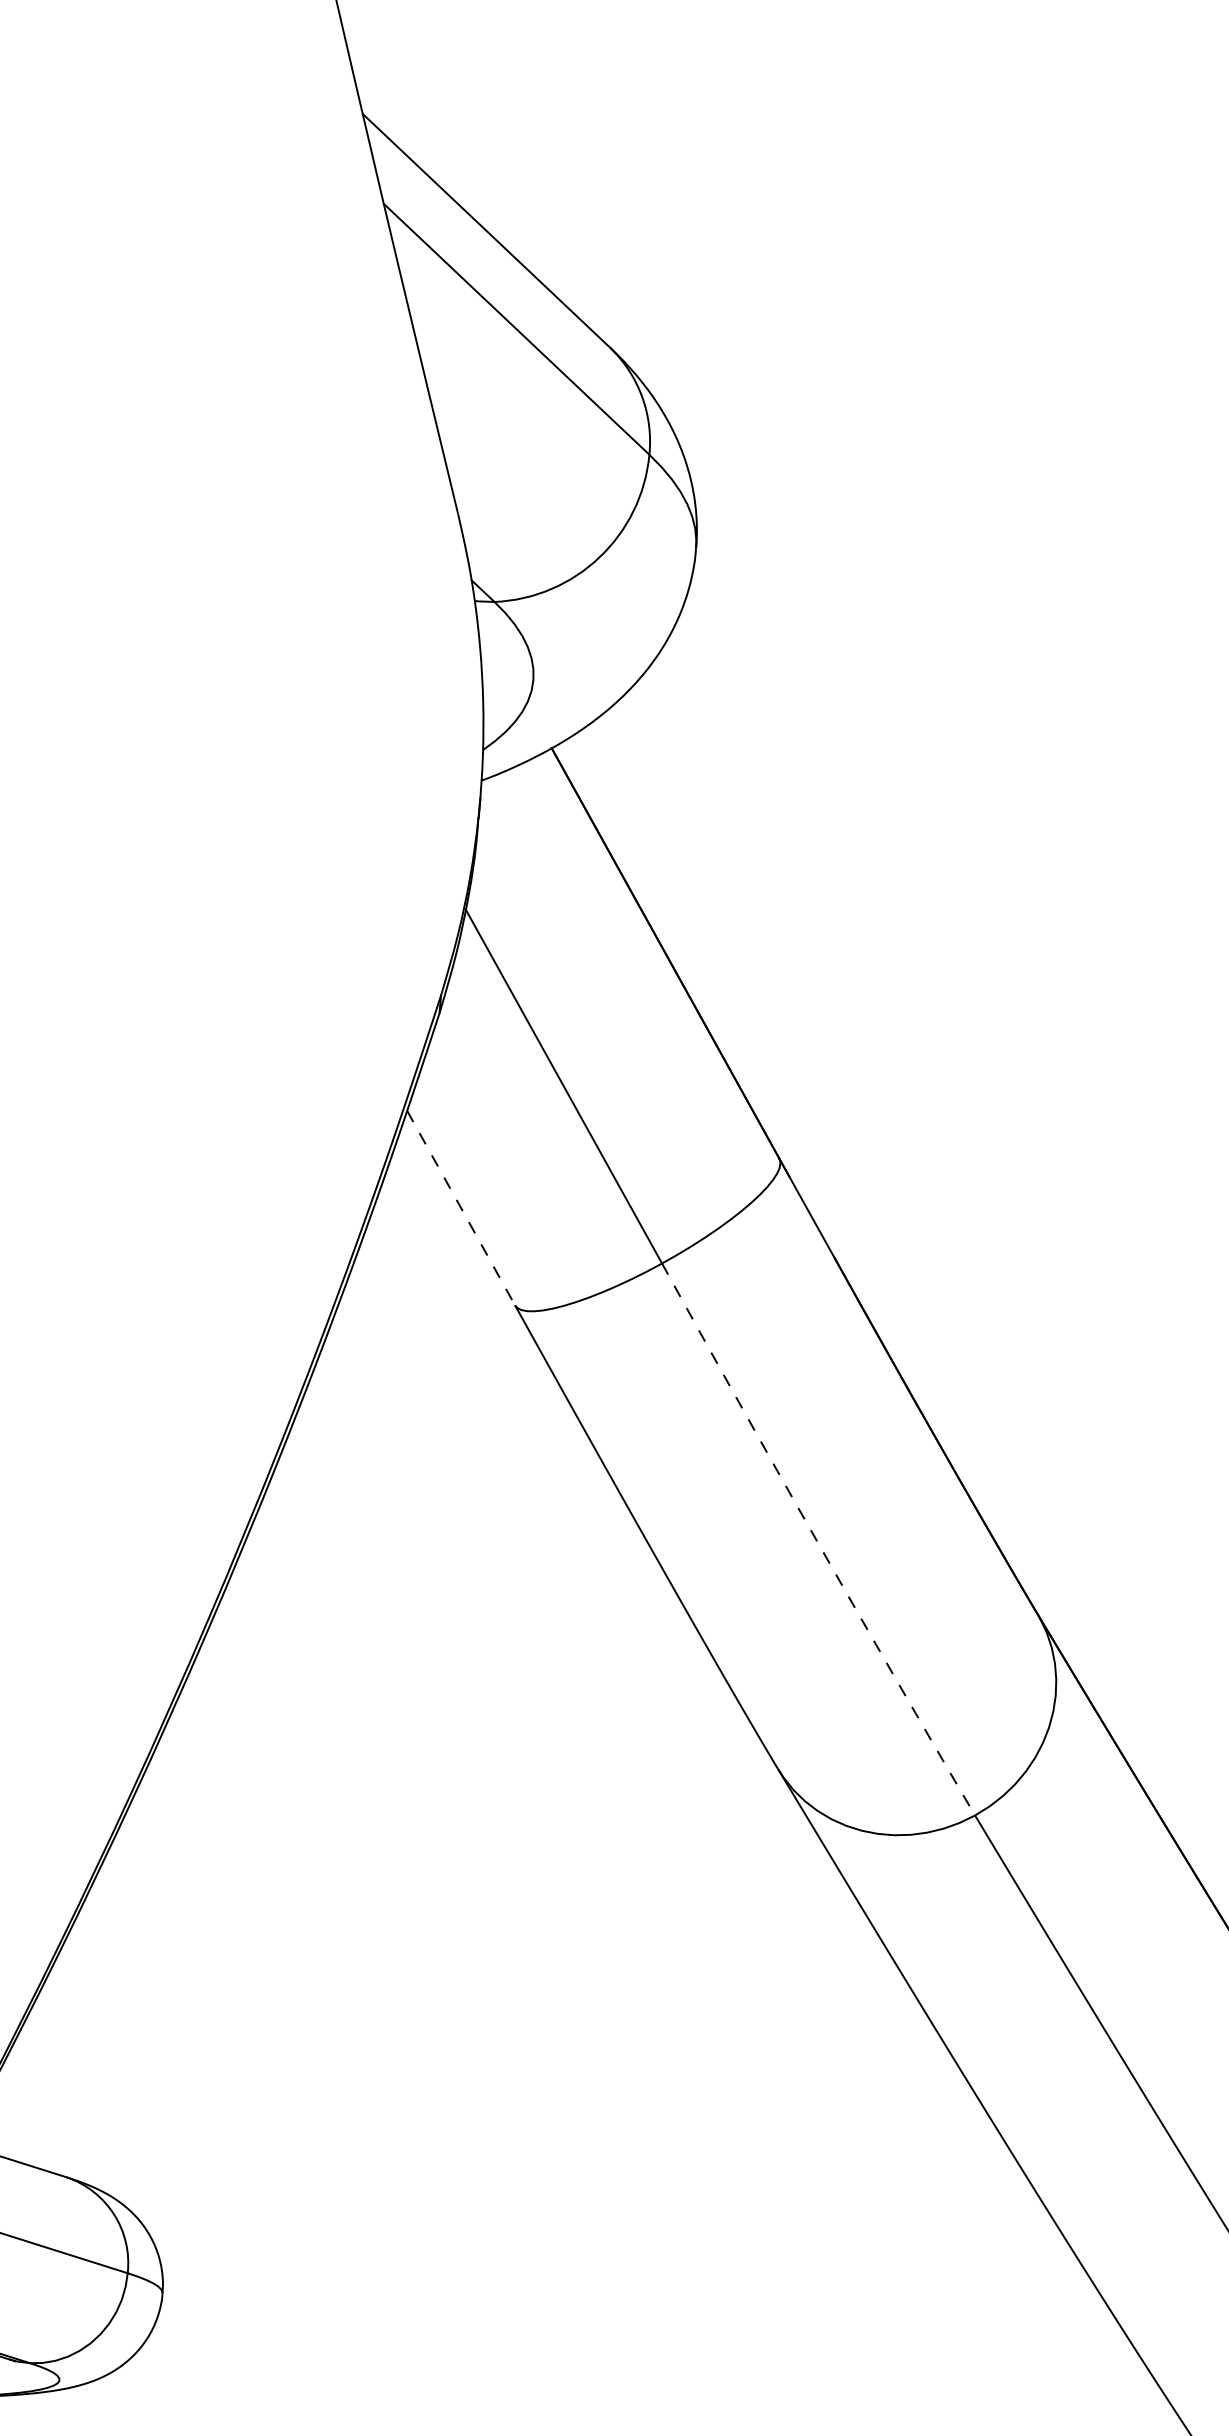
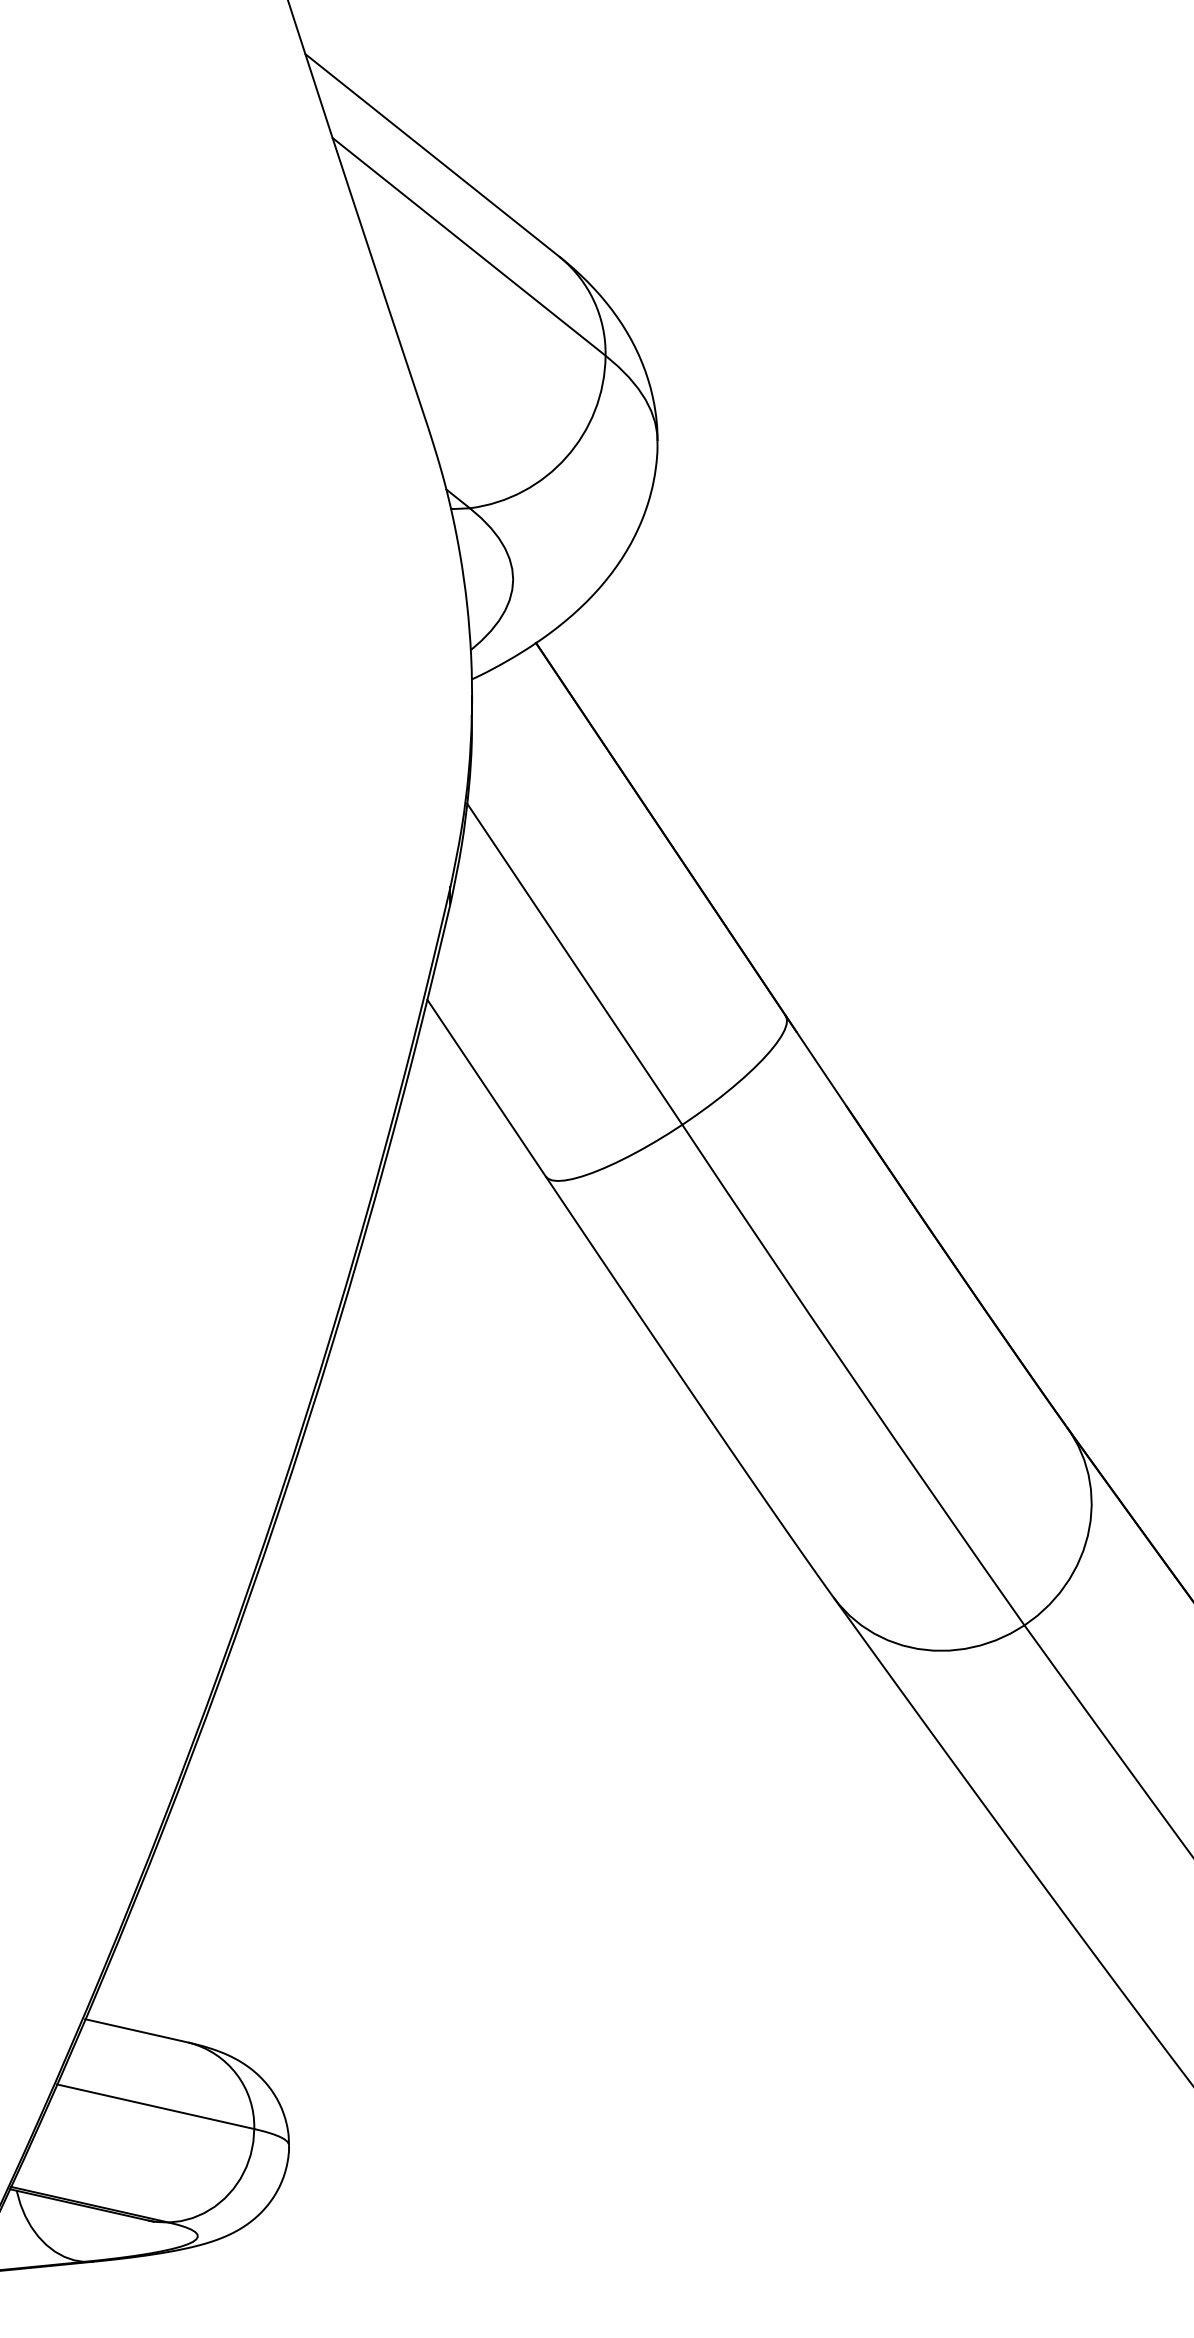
line: (461, 1208) -> (486, 1088), dashed -> solid
arc: (816, 1540) -> (851, 1376), dashed -> solid

